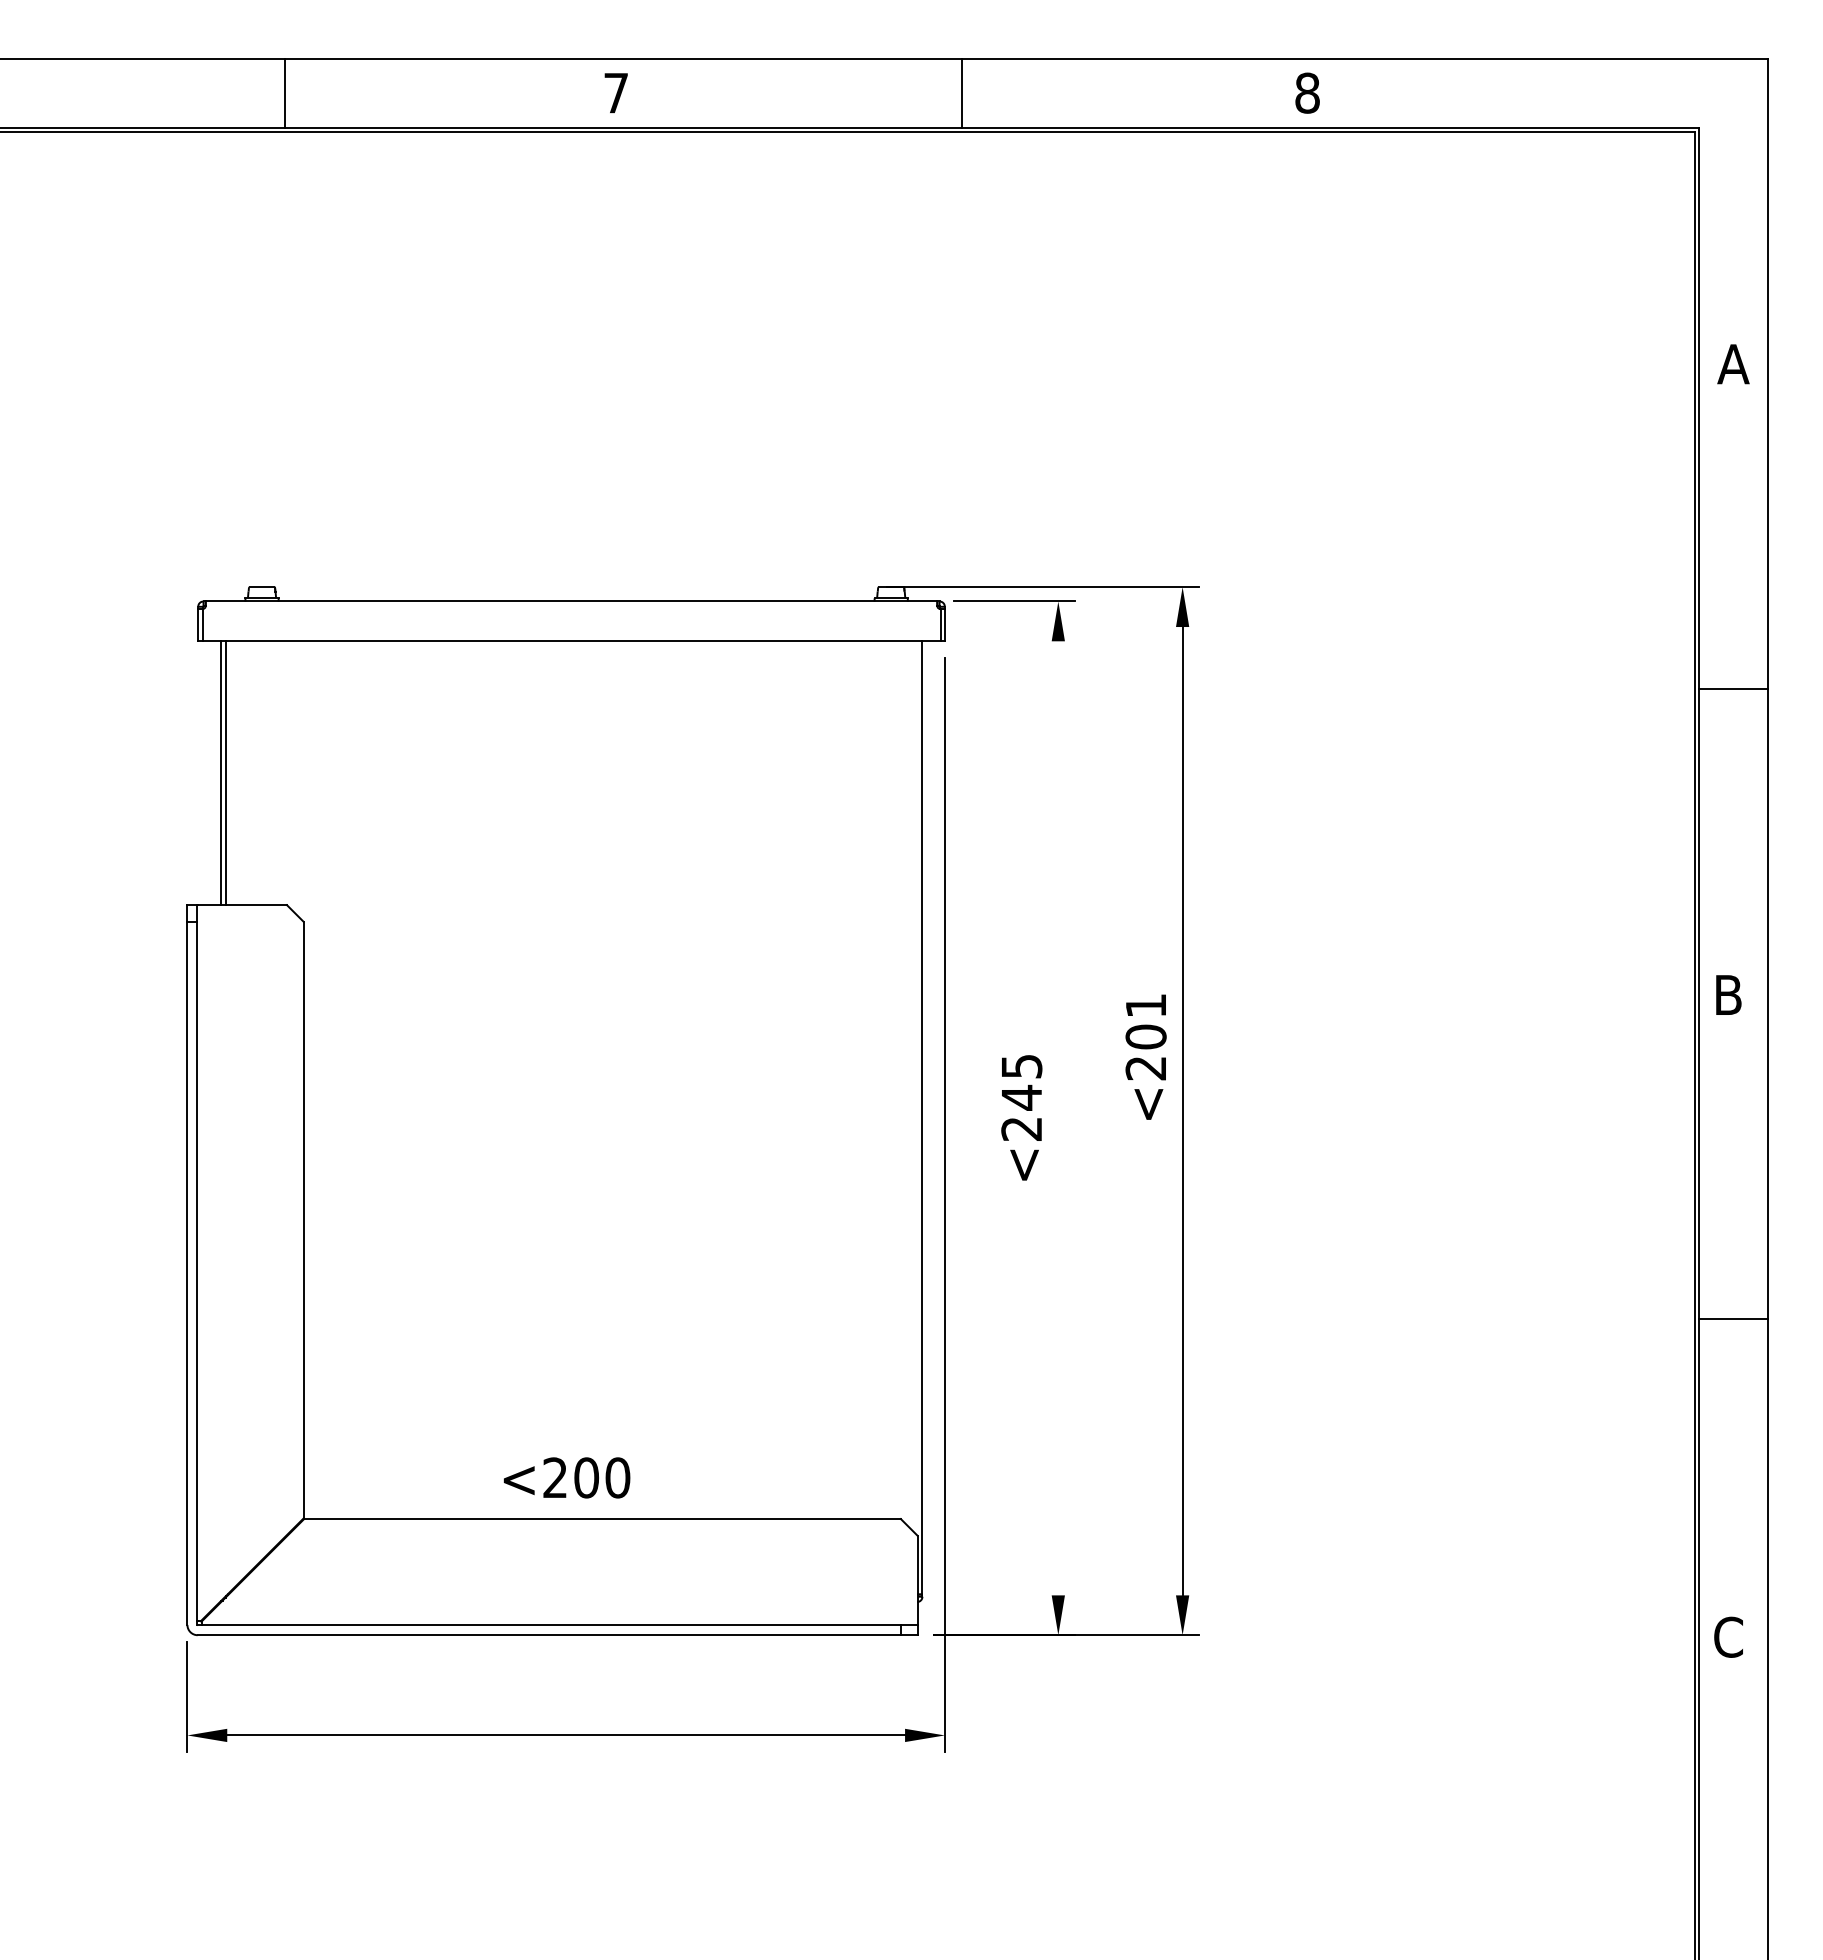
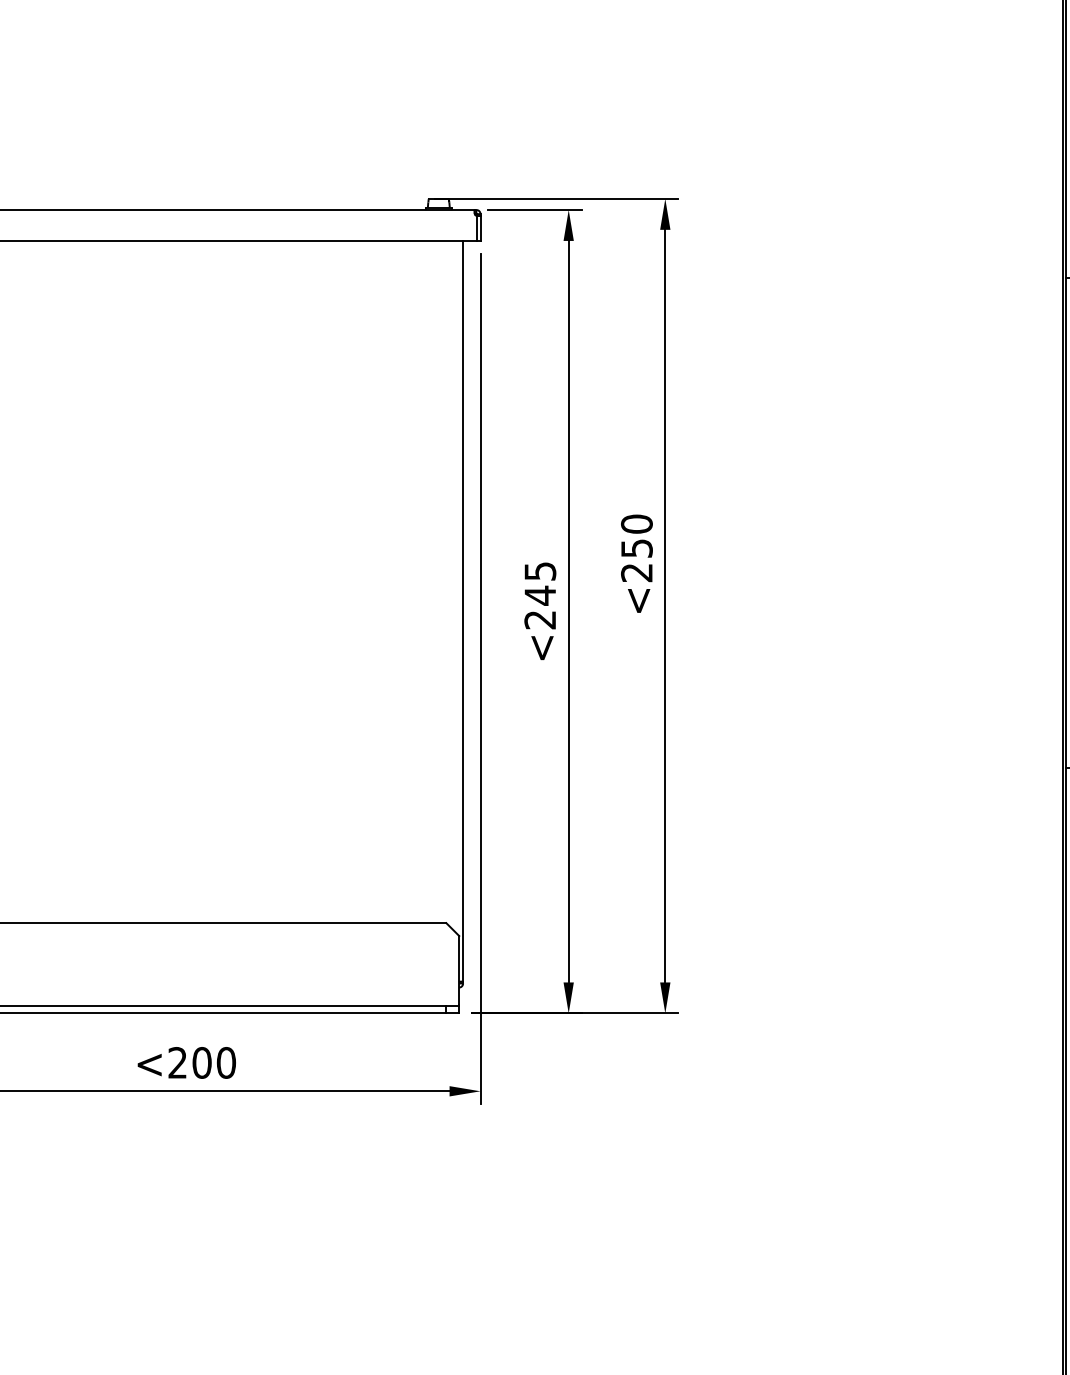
text: (1145, 1021) -> (636, 536), <201 -> <250
line: (1058, 1118) -> (568, 611), added
text: (566, 1477) -> (186, 1062), moved

